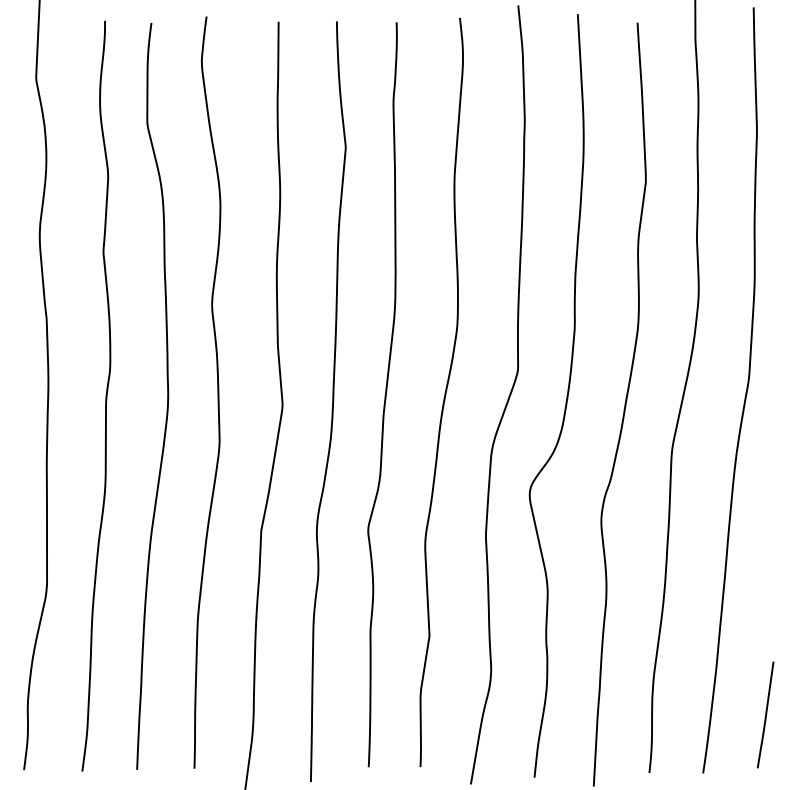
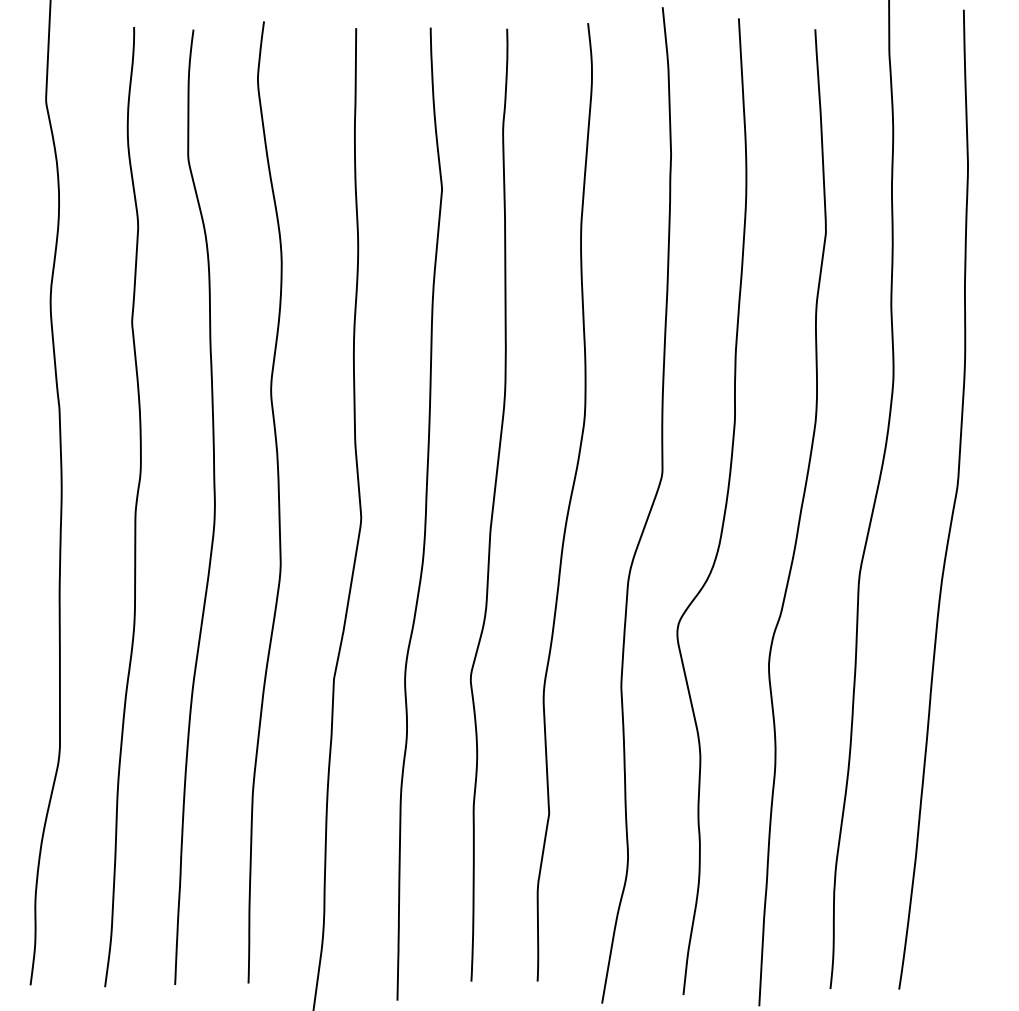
line: (765, 714) -> (979, 914), removed

